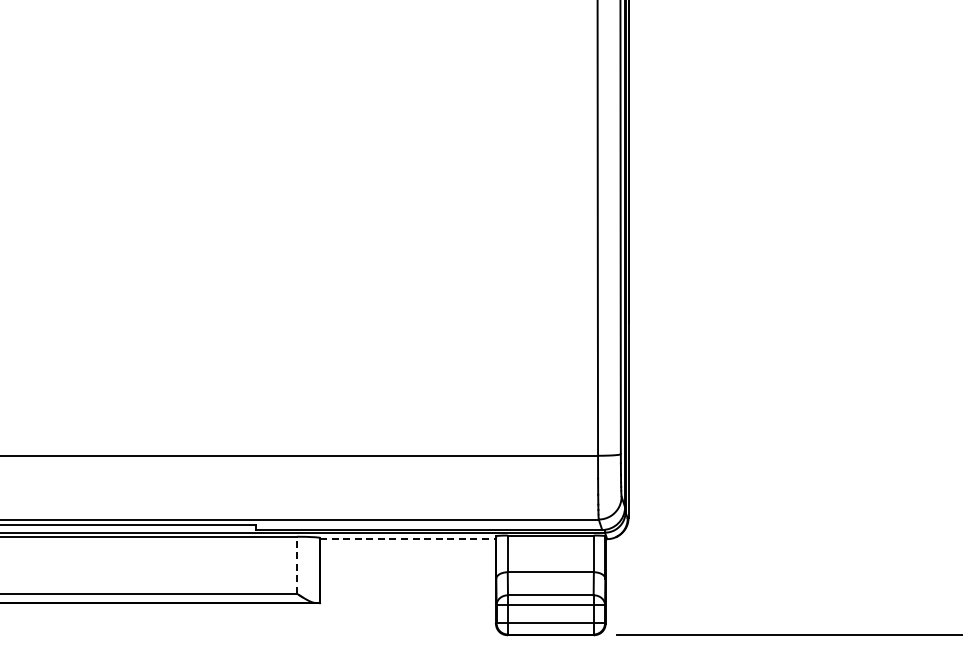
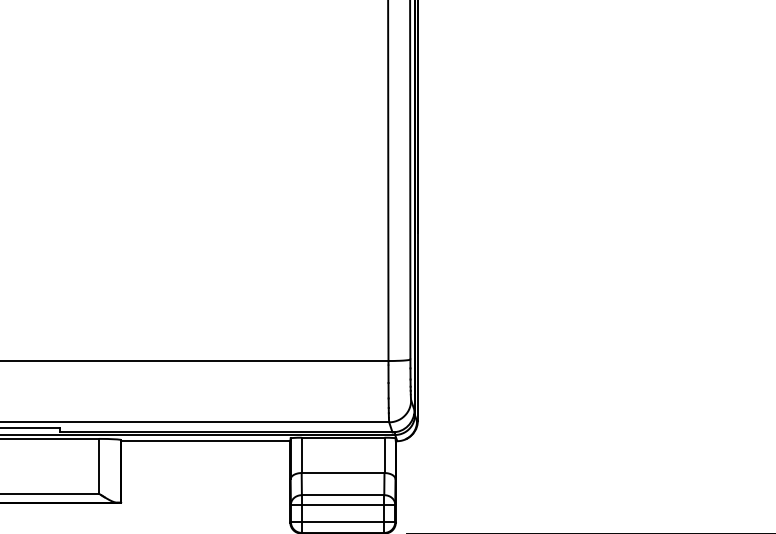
line: (408, 539) -> (206, 441), dashed -> solid
line: (297, 564) -> (99, 465), dashed -> solid

